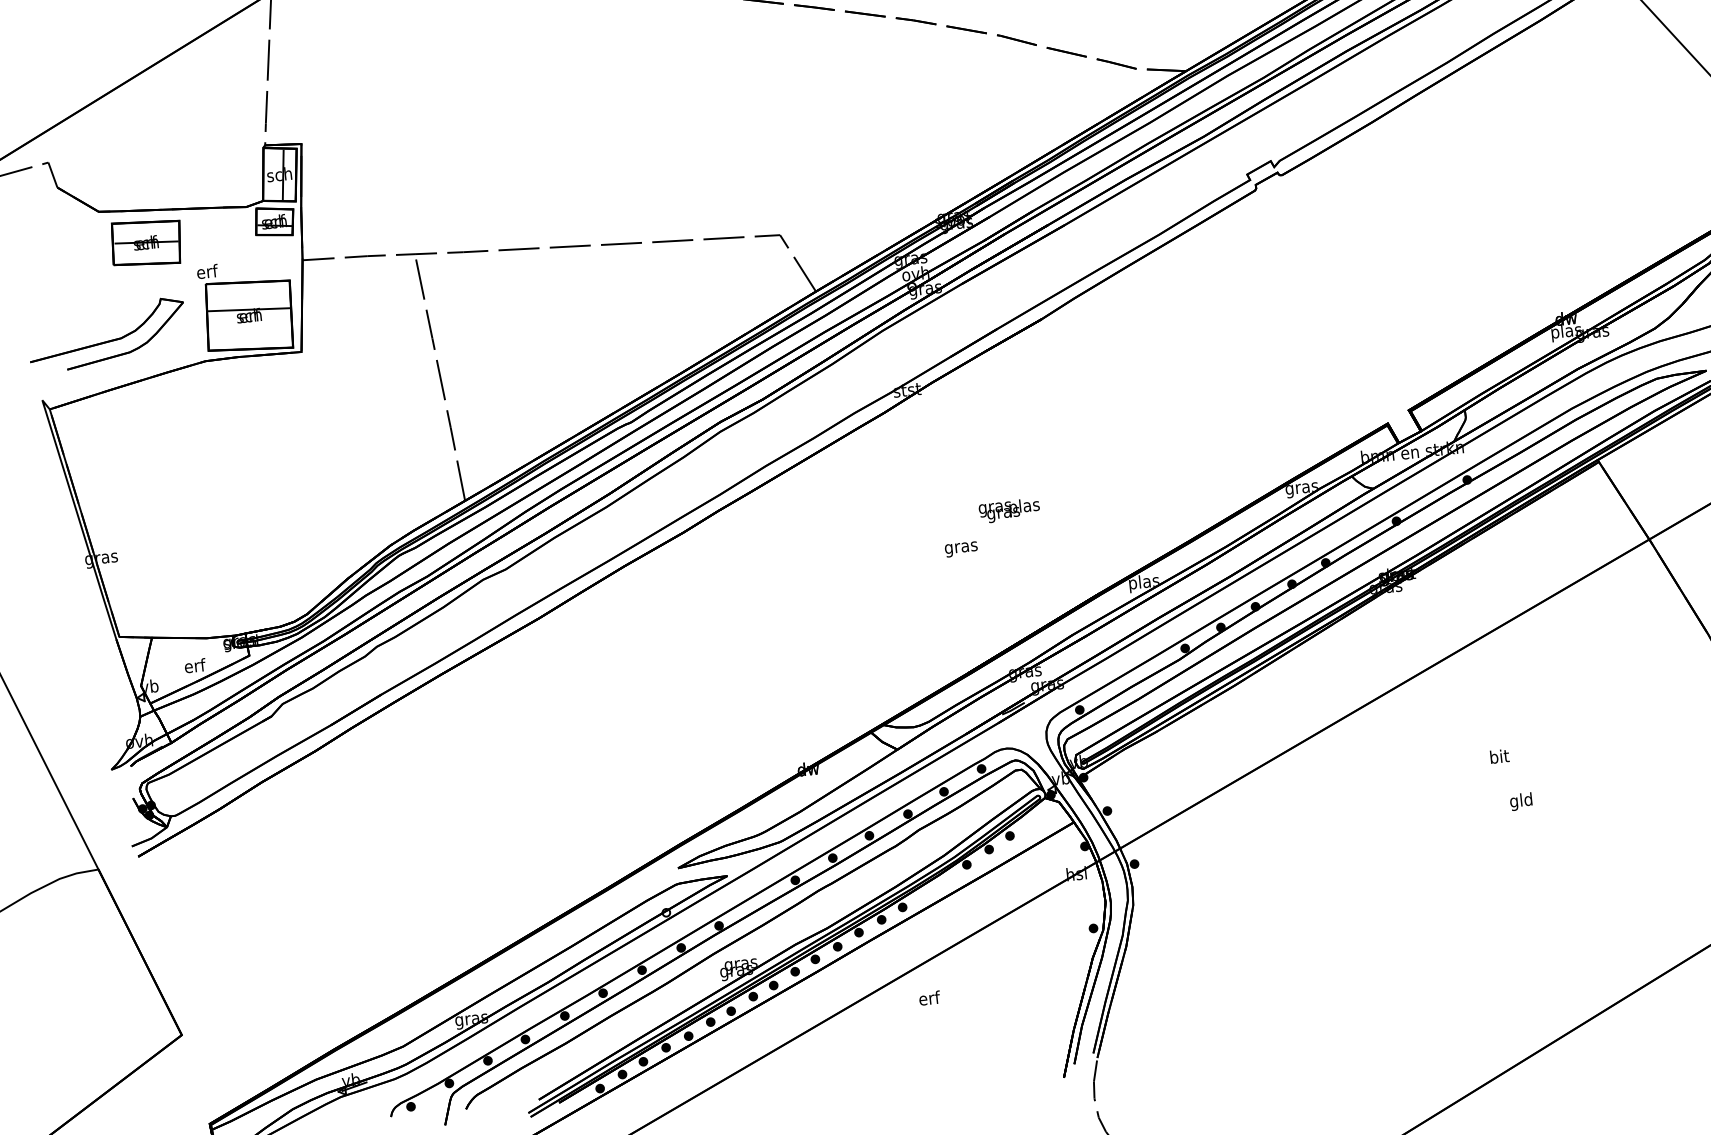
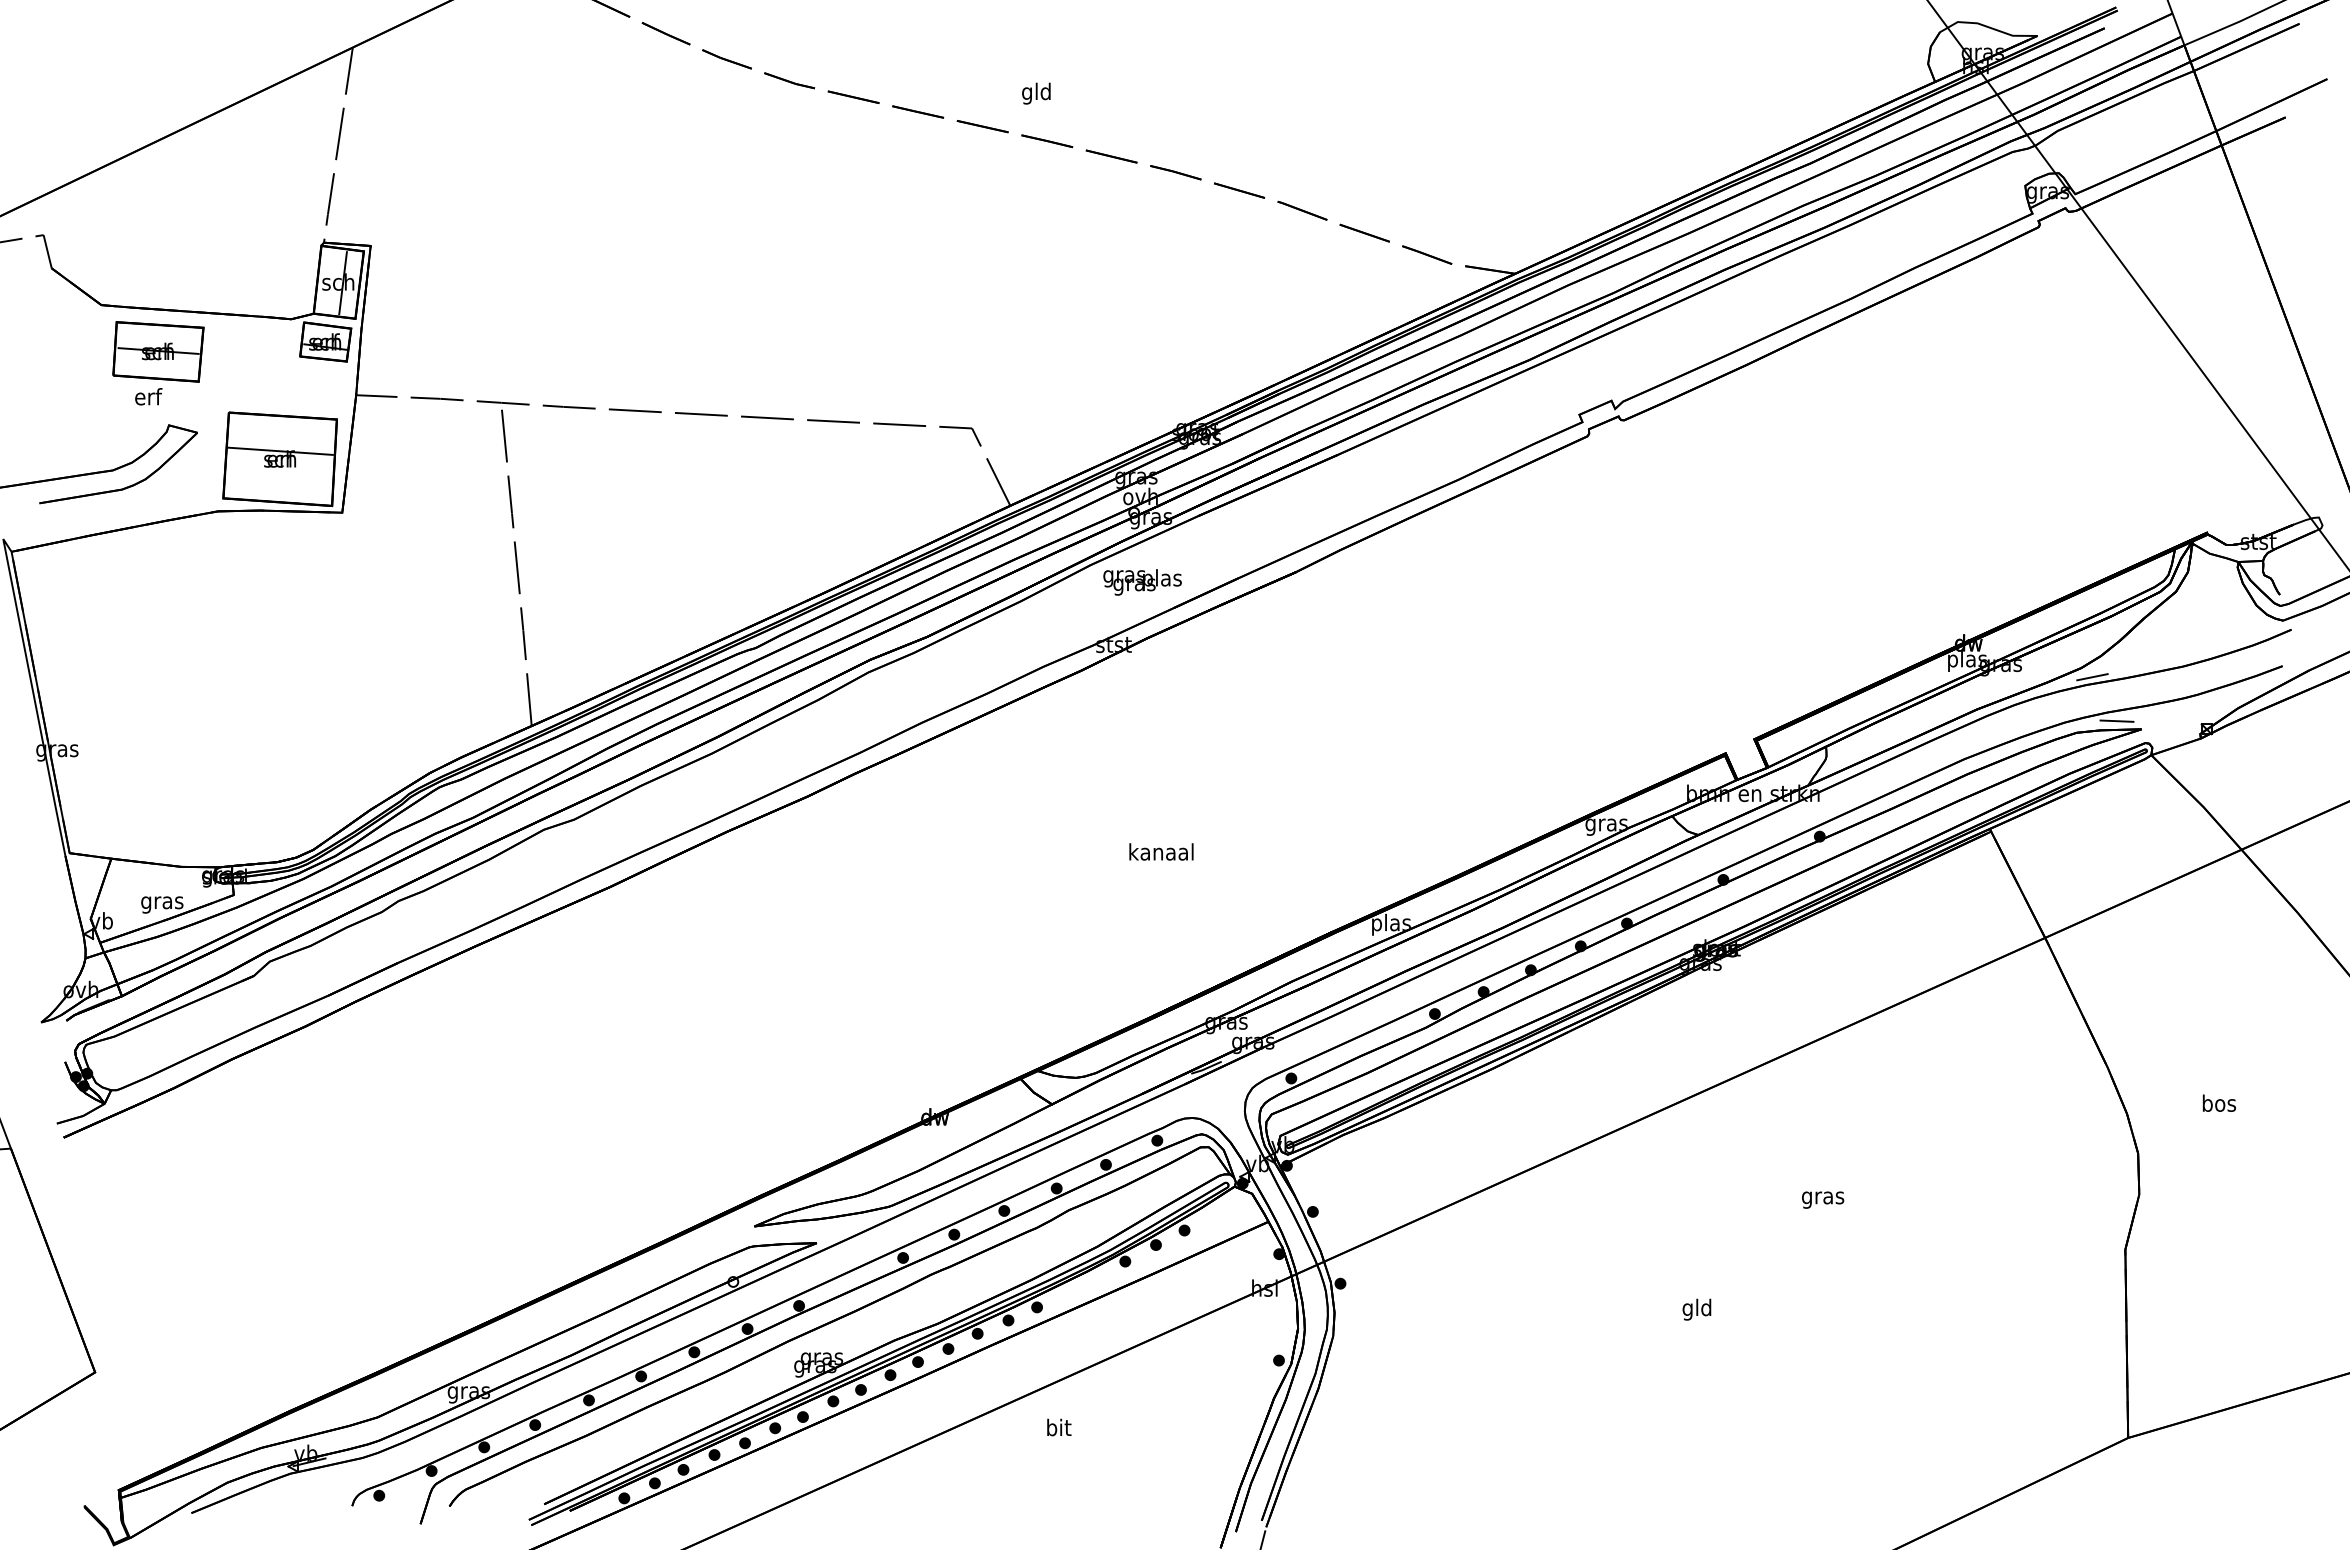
text: (207, 271) -> (148, 396), moved
line: (1664, 334) -> (2092, 677), added
line: (1686, 366) -> (2116, 720), added
text: (1009, 510) -> (1142, 582), moved
text: (961, 547) -> (1161, 854), gras -> kanaal
text: (195, 667) -> (162, 902), erf -> gras
text: (1499, 757) -> (1823, 1197), bit -> gras
text: (1520, 801) -> (1696, 1309), moved
text: (929, 998) -> (1059, 1427), erf -> bit

